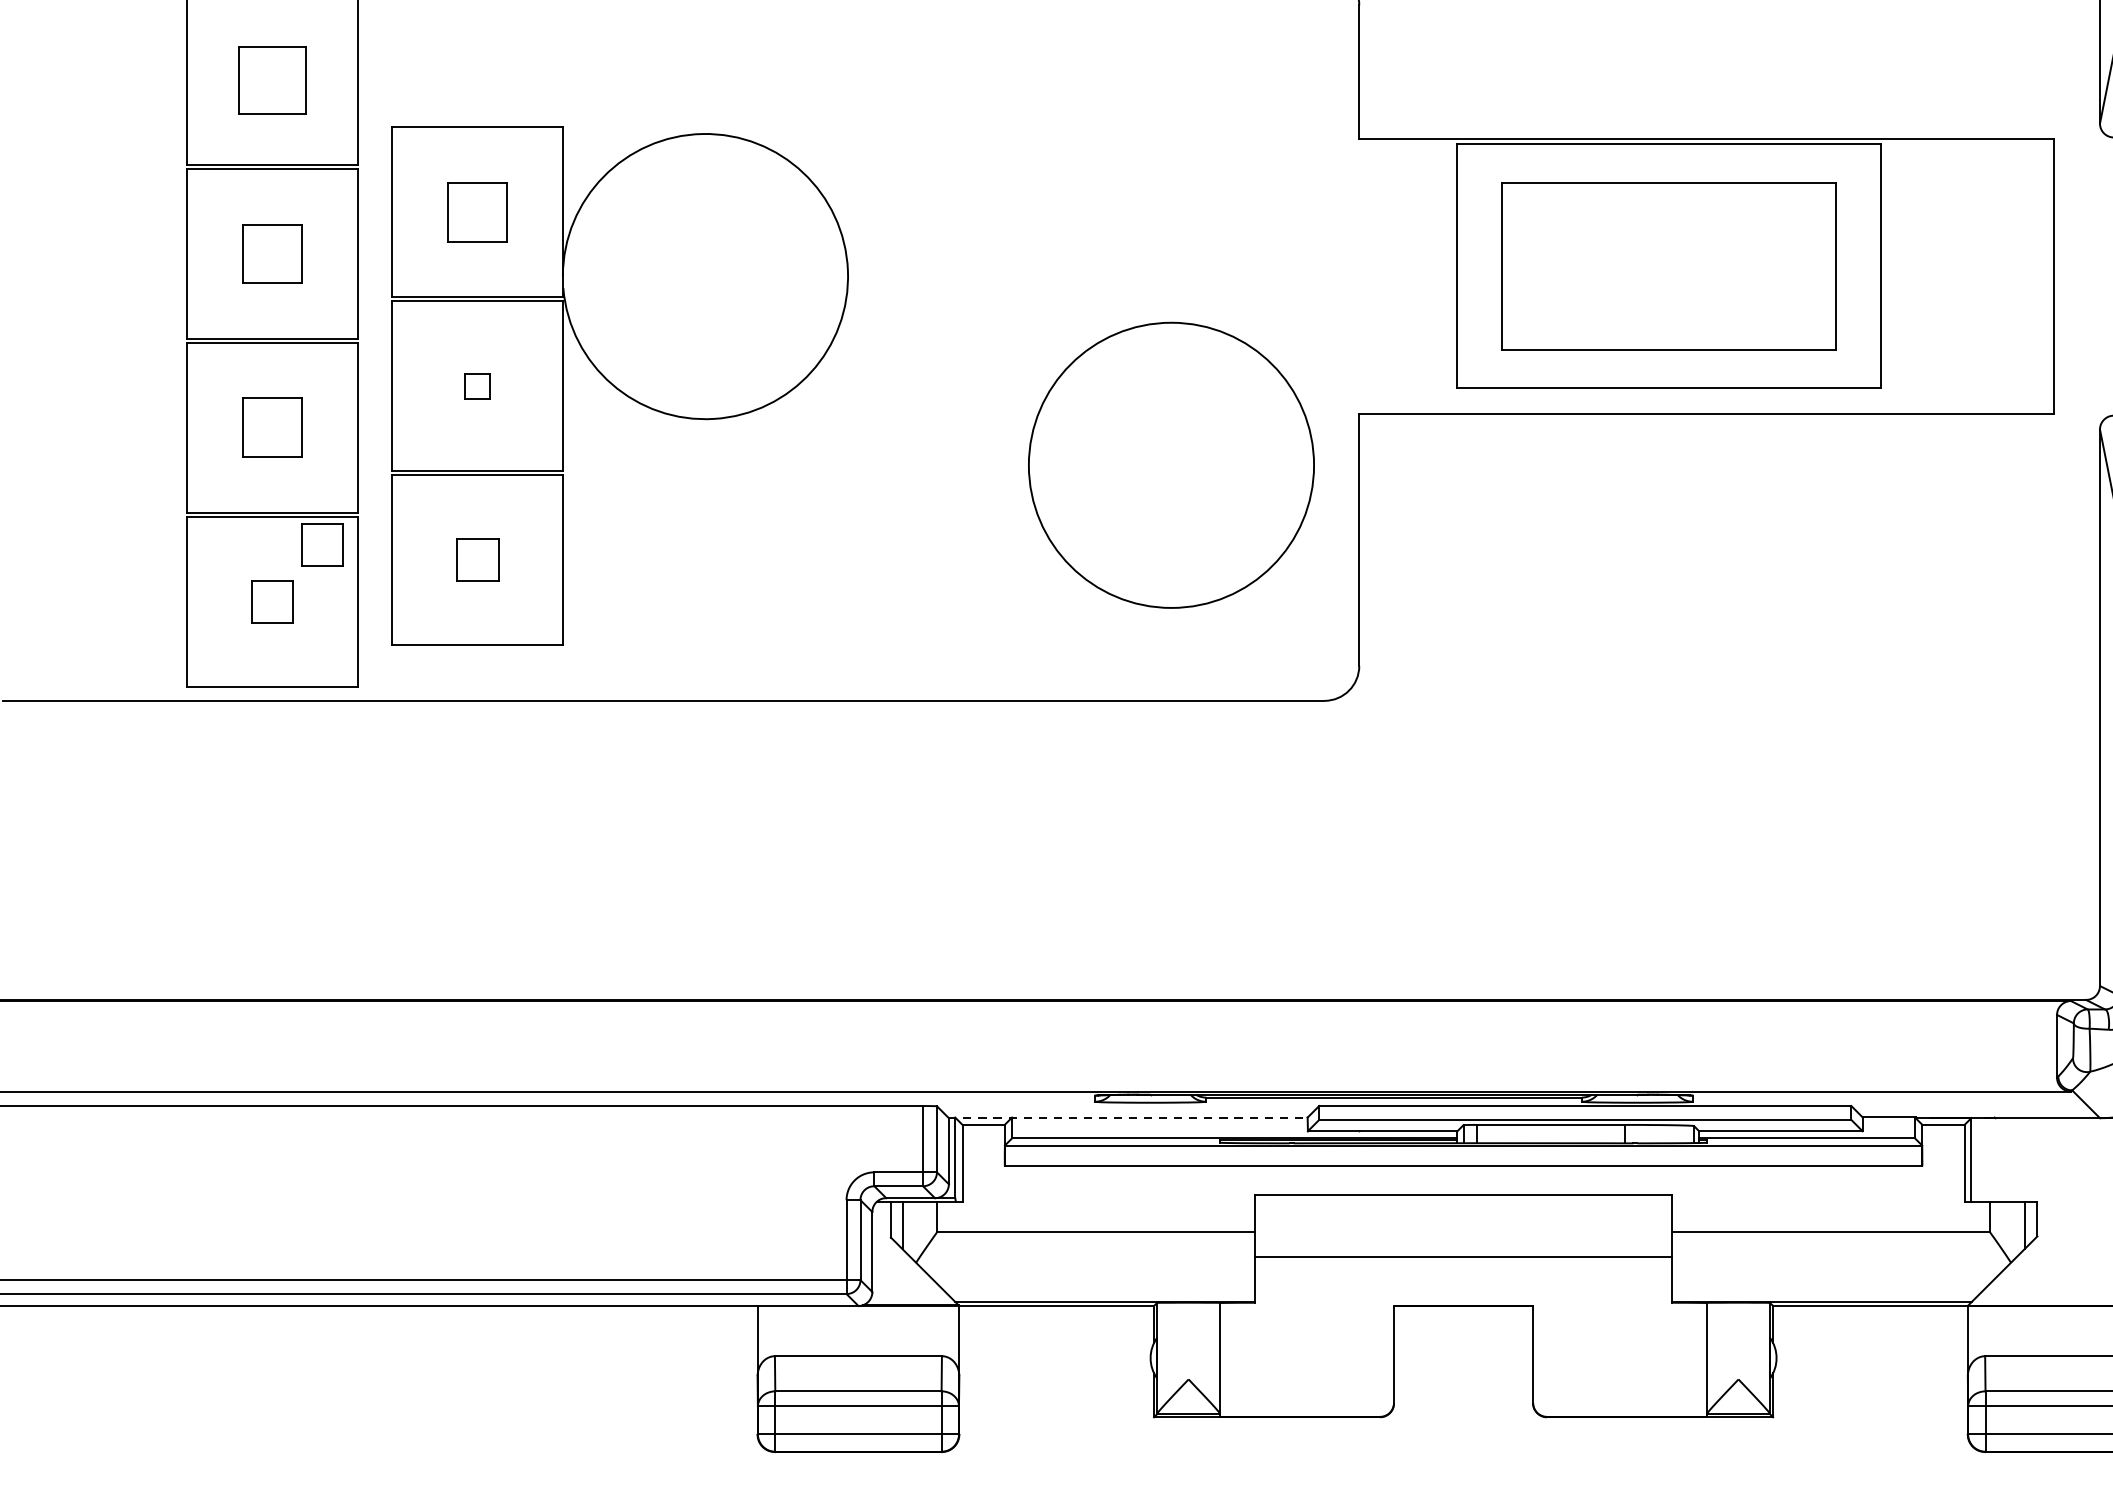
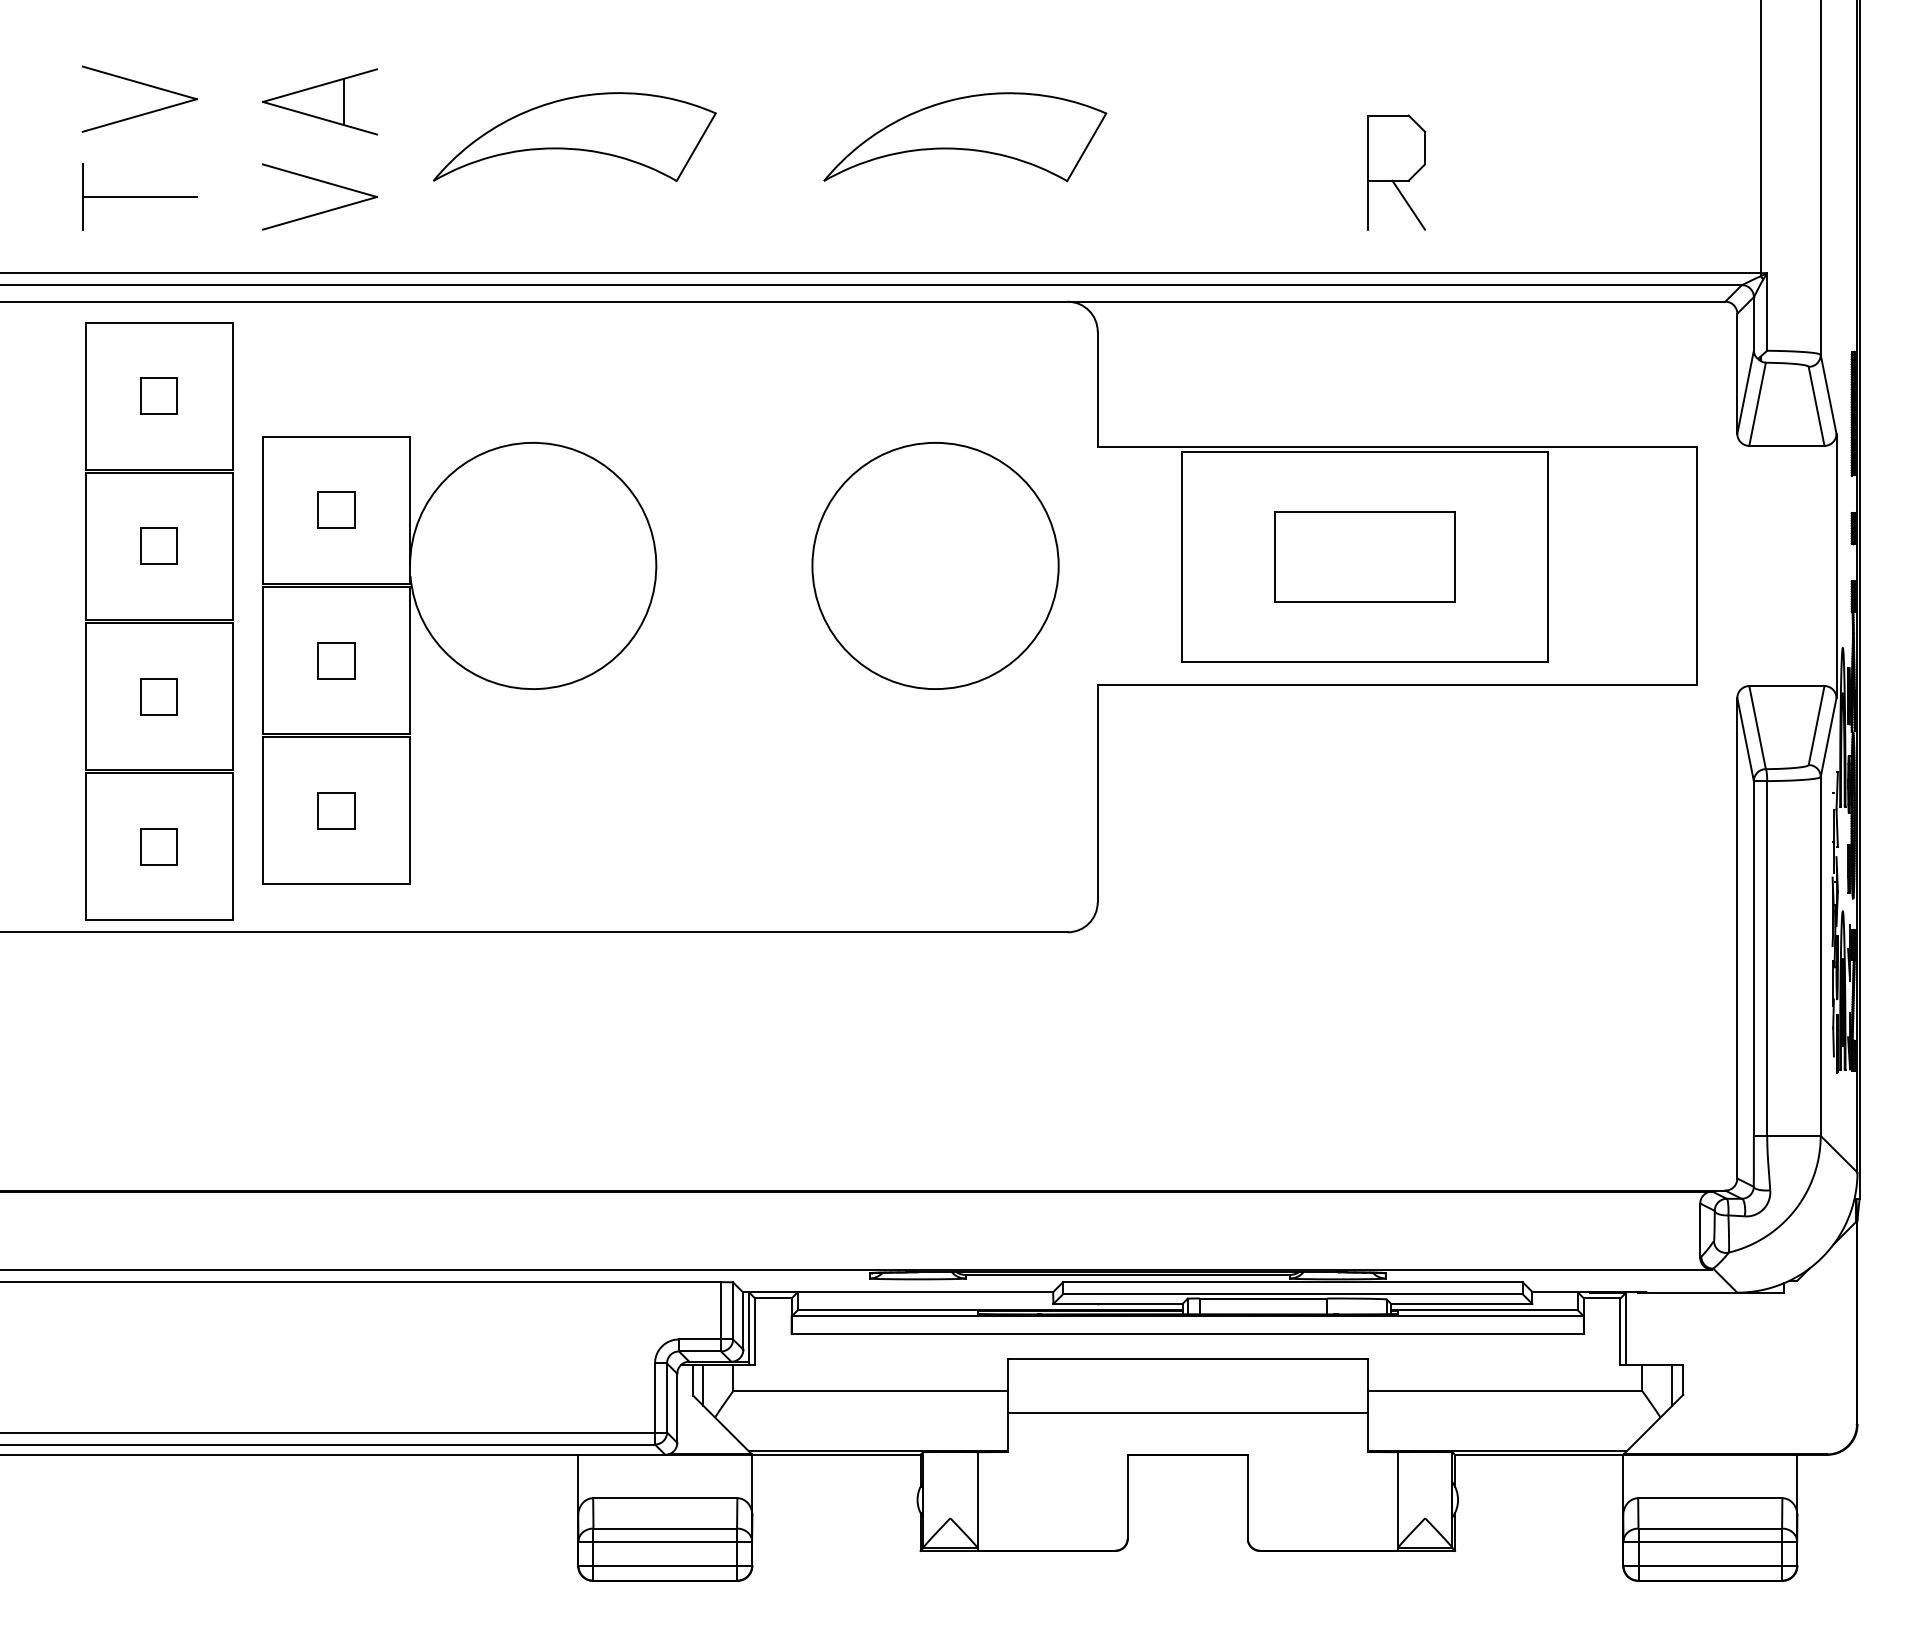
part: (271, 79) -> (158, 395), size x0.62
part: (477, 211) -> (336, 509), size x0.71
part: (271, 252) -> (158, 545), size x0.71
part: (1668, 265) -> (1364, 556), size x0.62
part: (477, 386) -> (336, 660), size x1.67
part: (271, 427) -> (158, 696), size x0.71
circle: (1171, 464) -> (935, 565), moved
part: (322, 544) -> (202, 797), removed
line: (1128, 1117) -> (898, 1292), dashed -> solid

